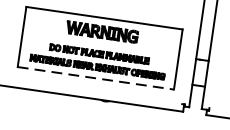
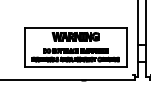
line: (95, 77) -> (75, 66), dashed -> solid

